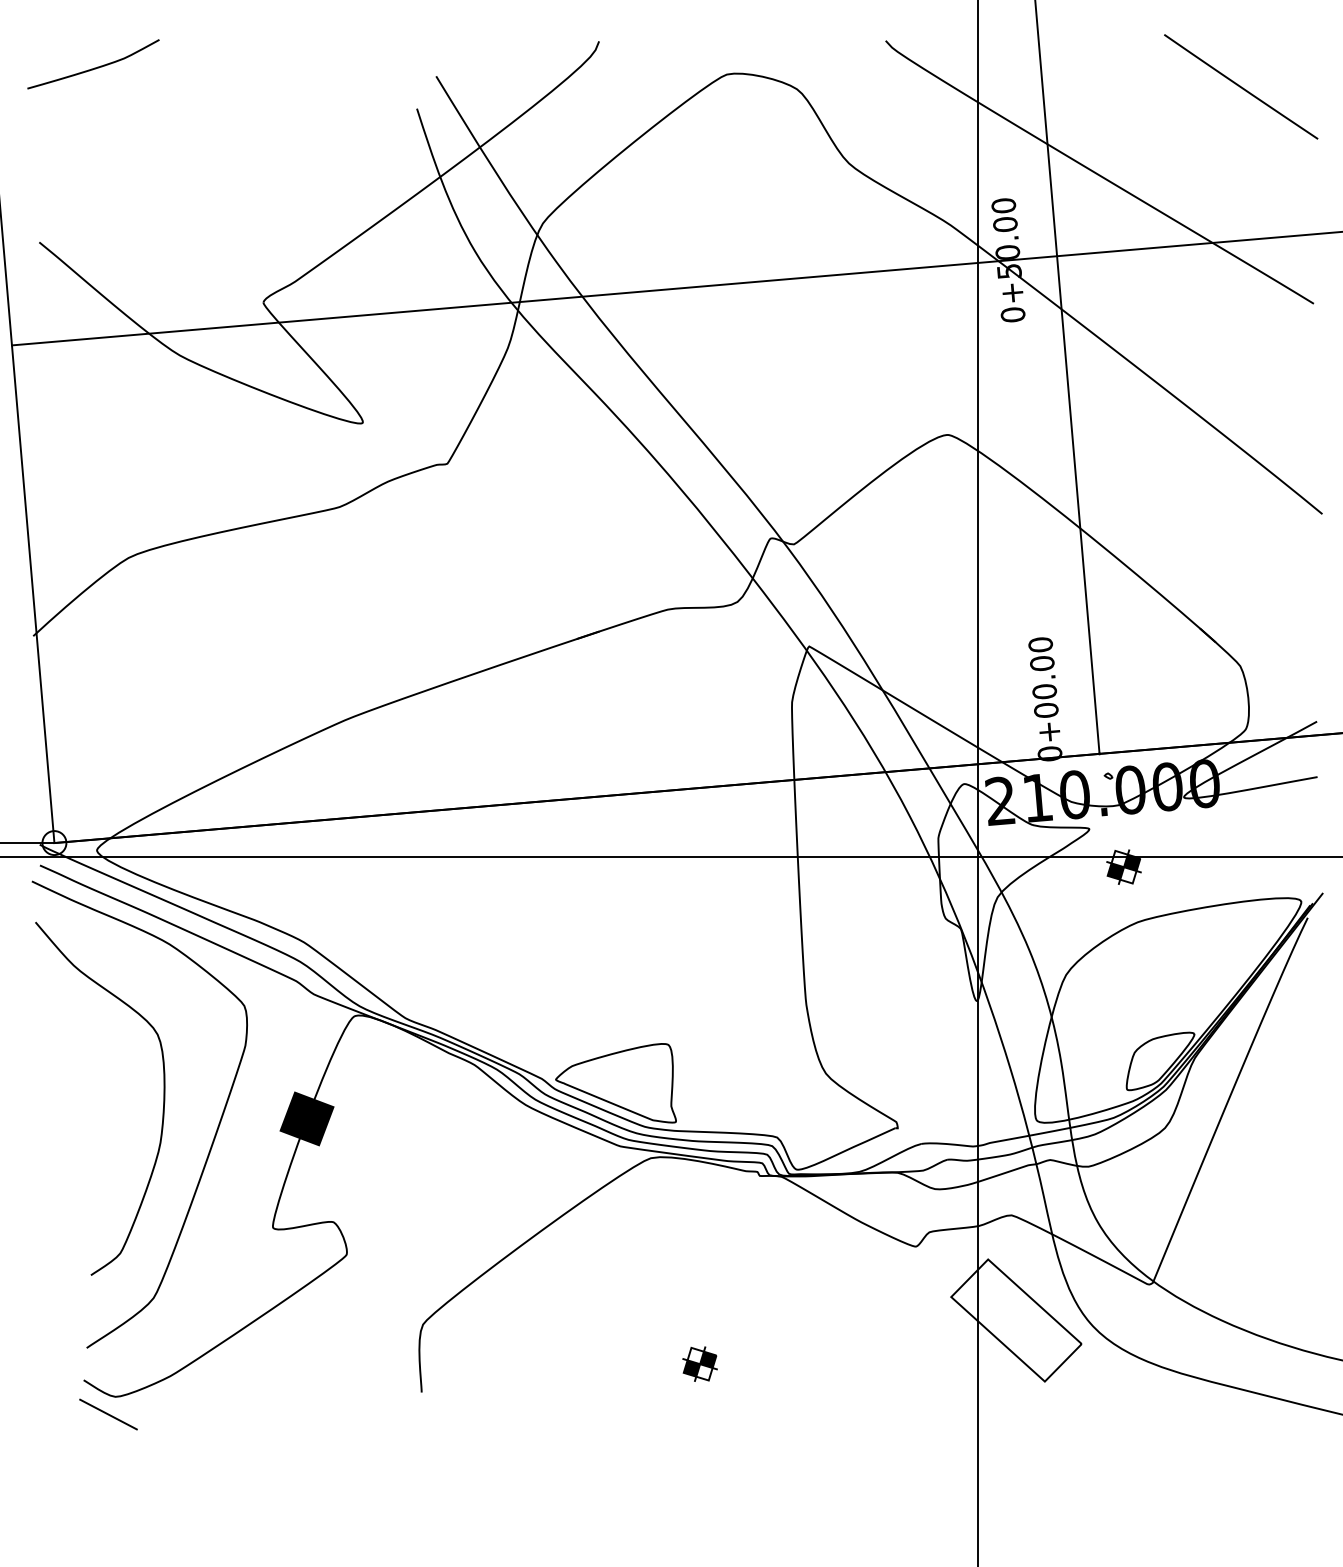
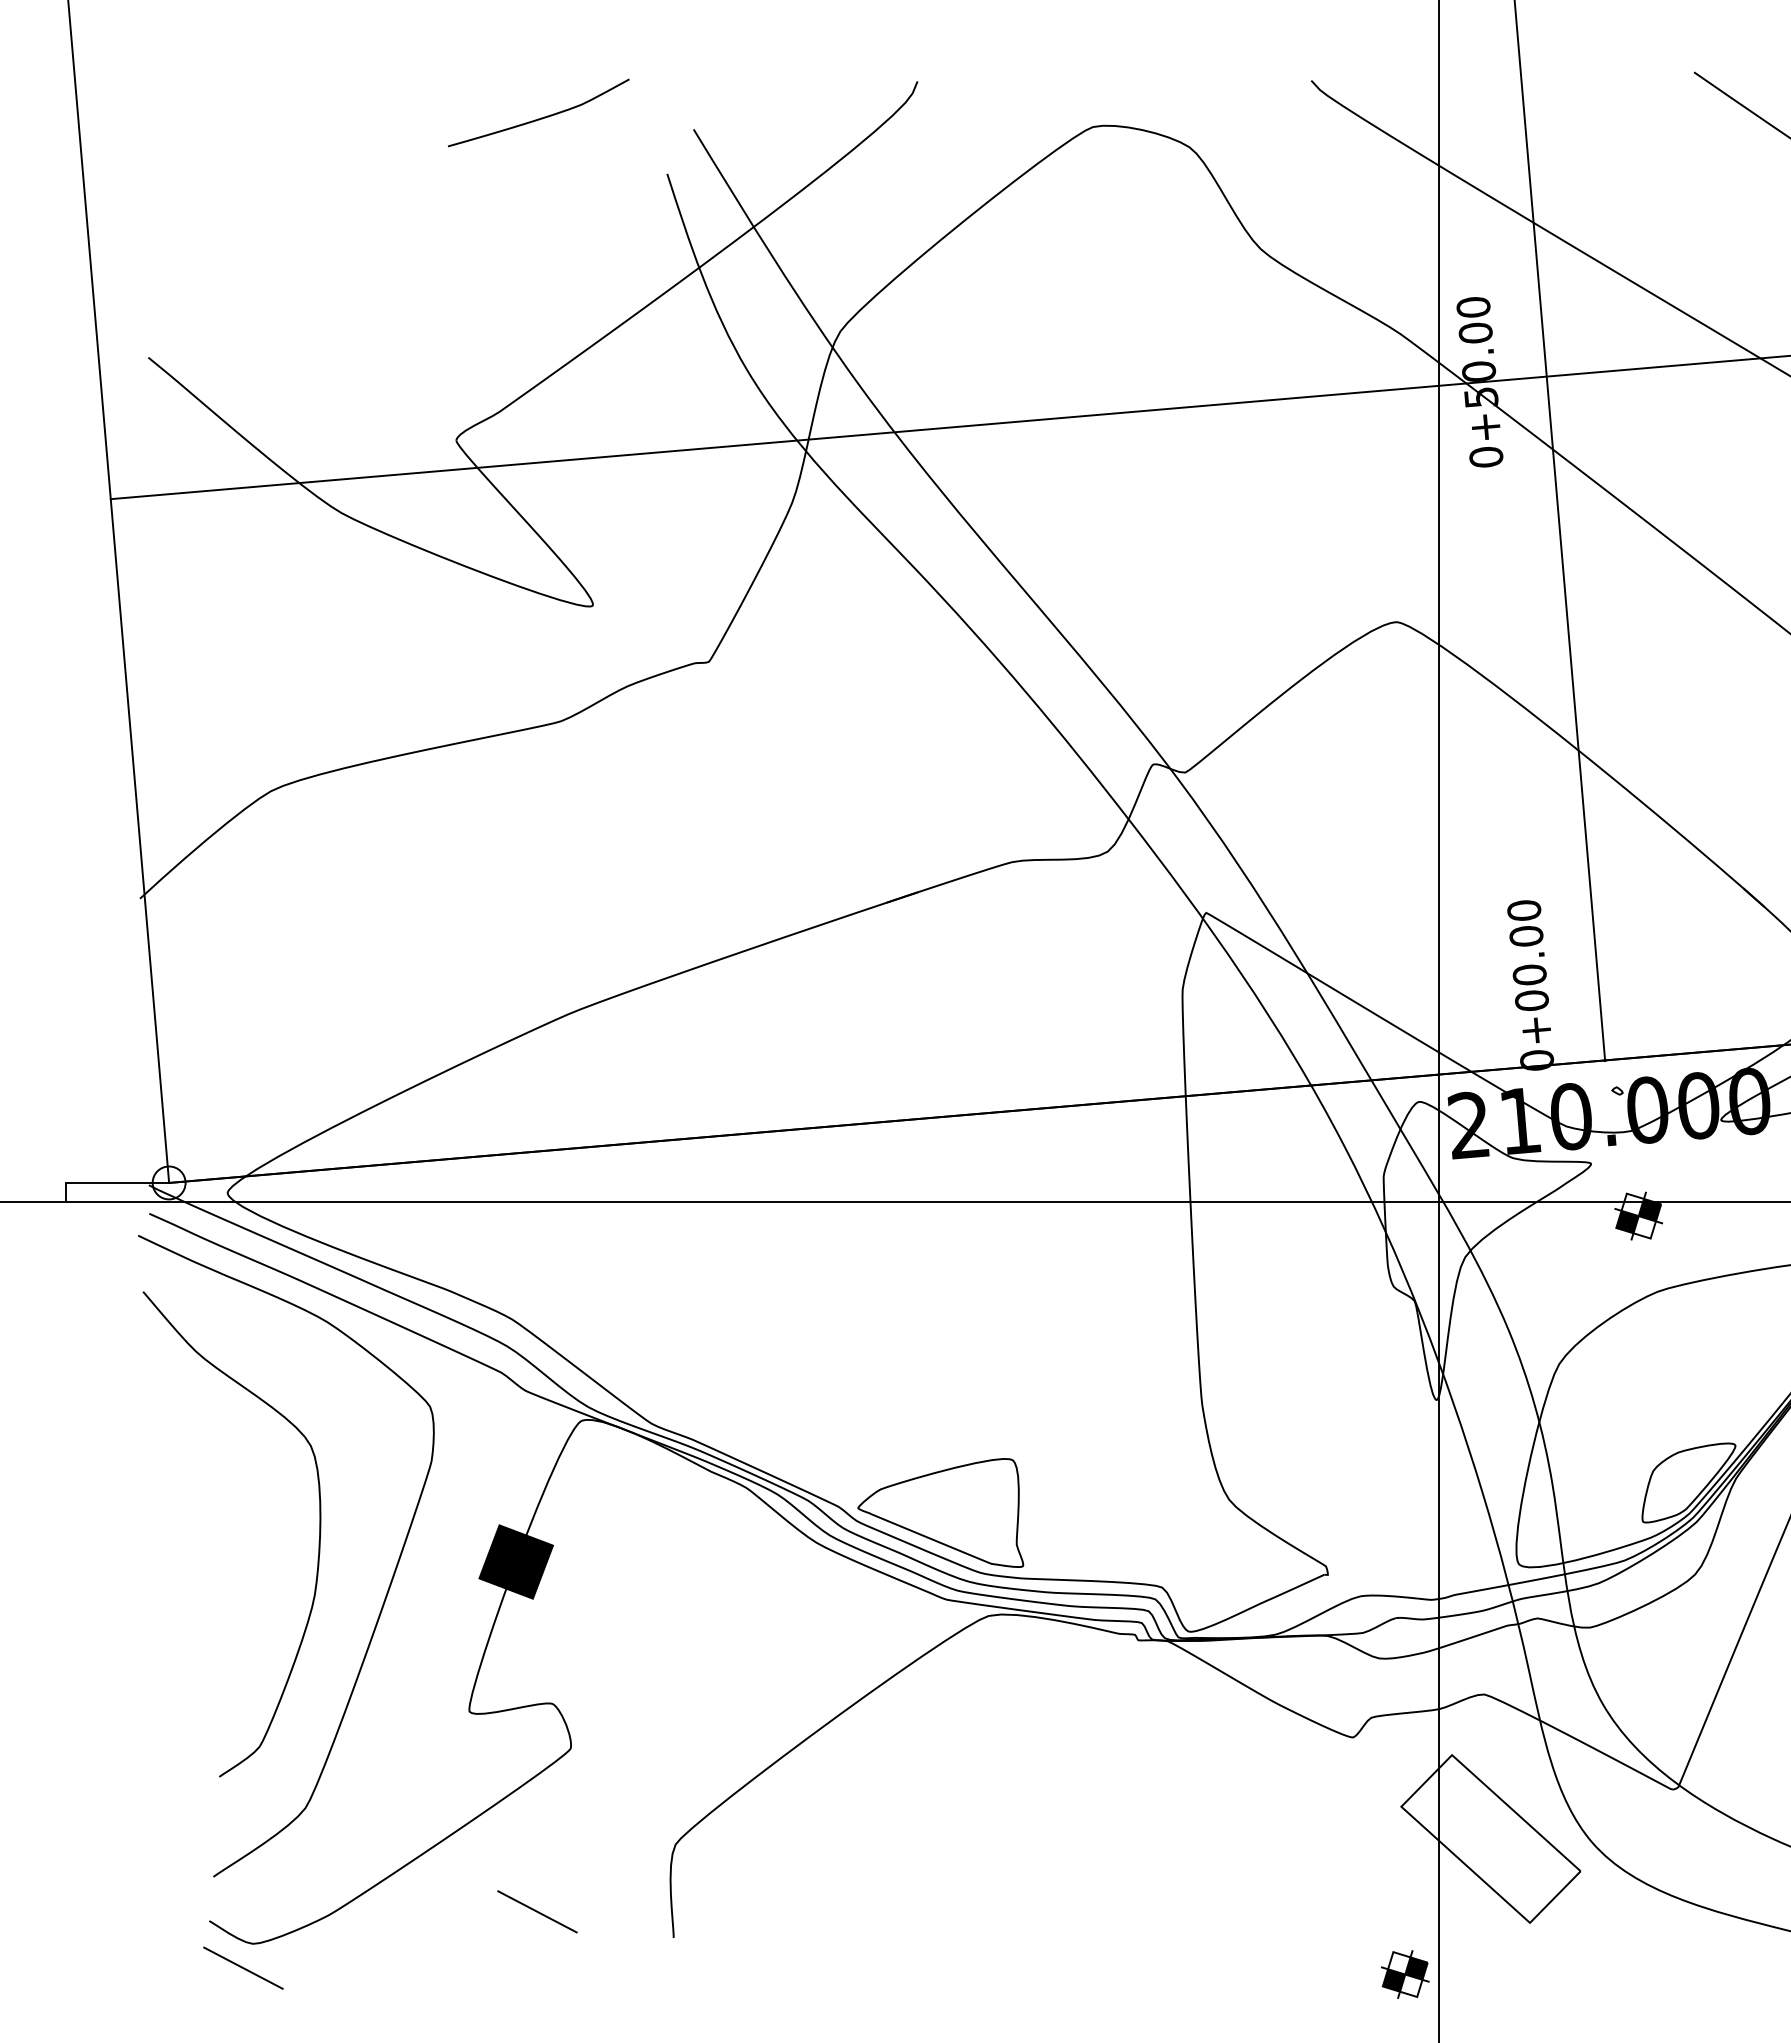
curve: (94, 67) -> (540, 117), moved
part: (699, 1363) -> (1404, 1973), moved
line: (322, 1373) -> (537, 1911), added

